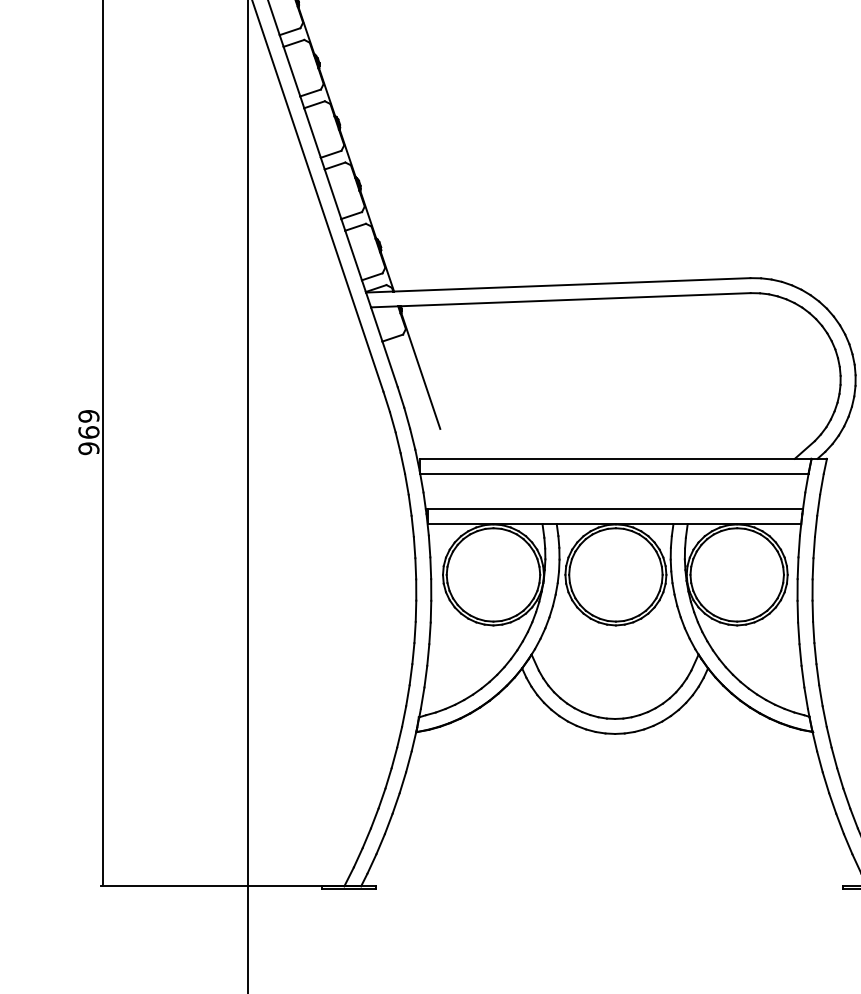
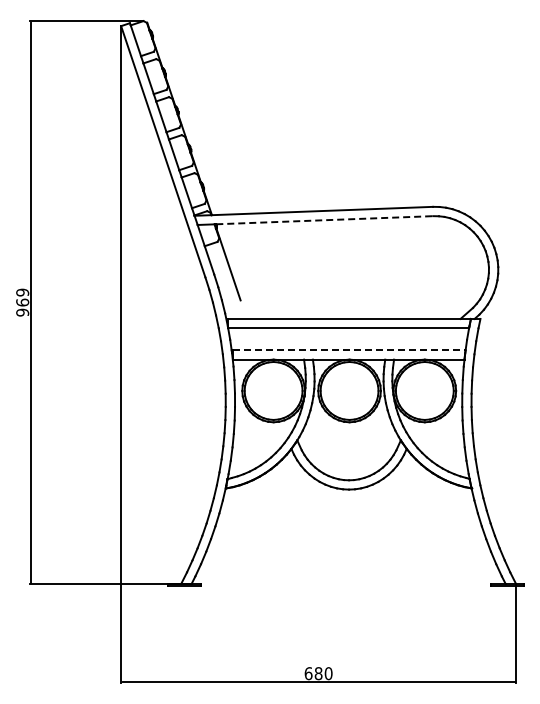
line: (575, 300) -> (324, 220), solid -> dashed
line: (615, 509) -> (349, 350), solid -> dashed

